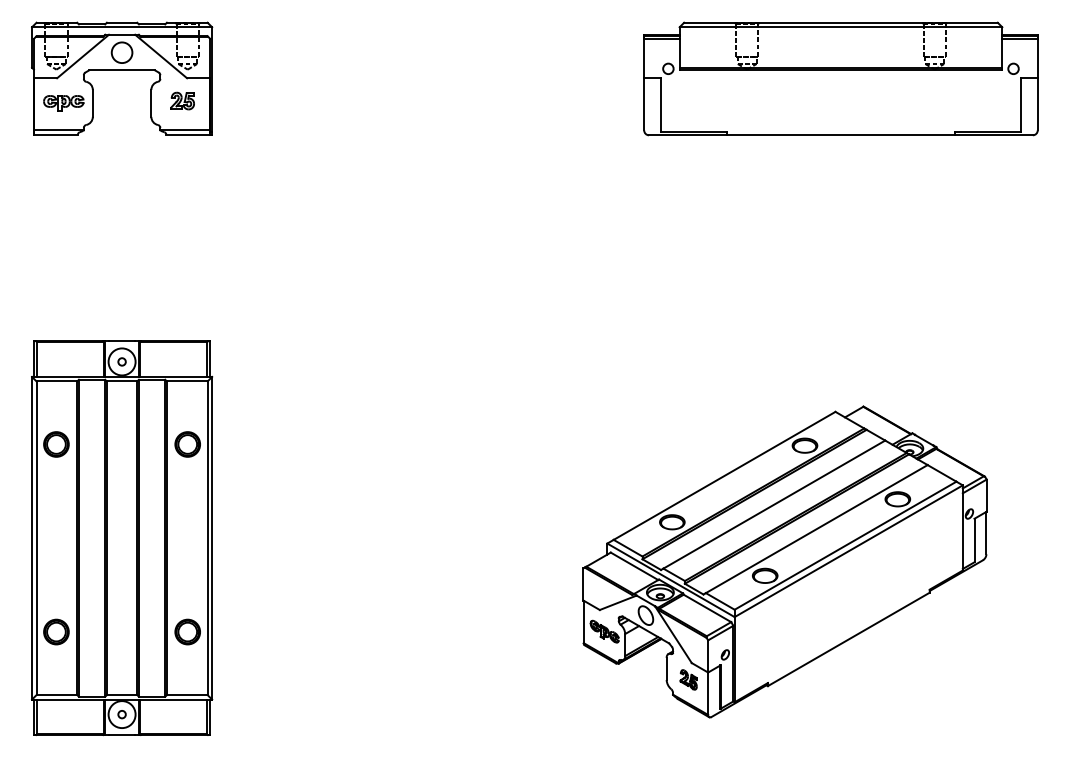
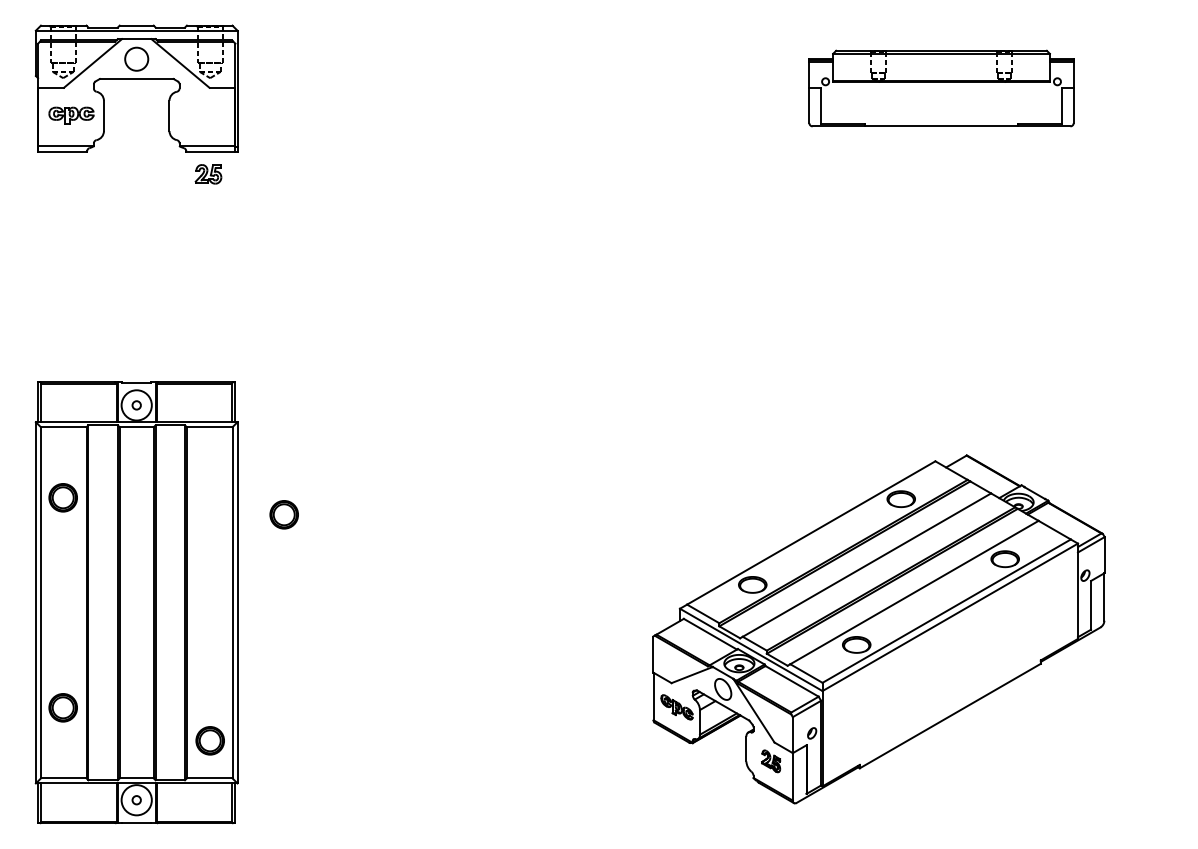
part: (840, 78) -> (941, 88), size x0.6
part: (182, 101) -> (208, 174), moved
part: (187, 444) -> (283, 514), moved
part: (187, 631) -> (209, 740), moved

